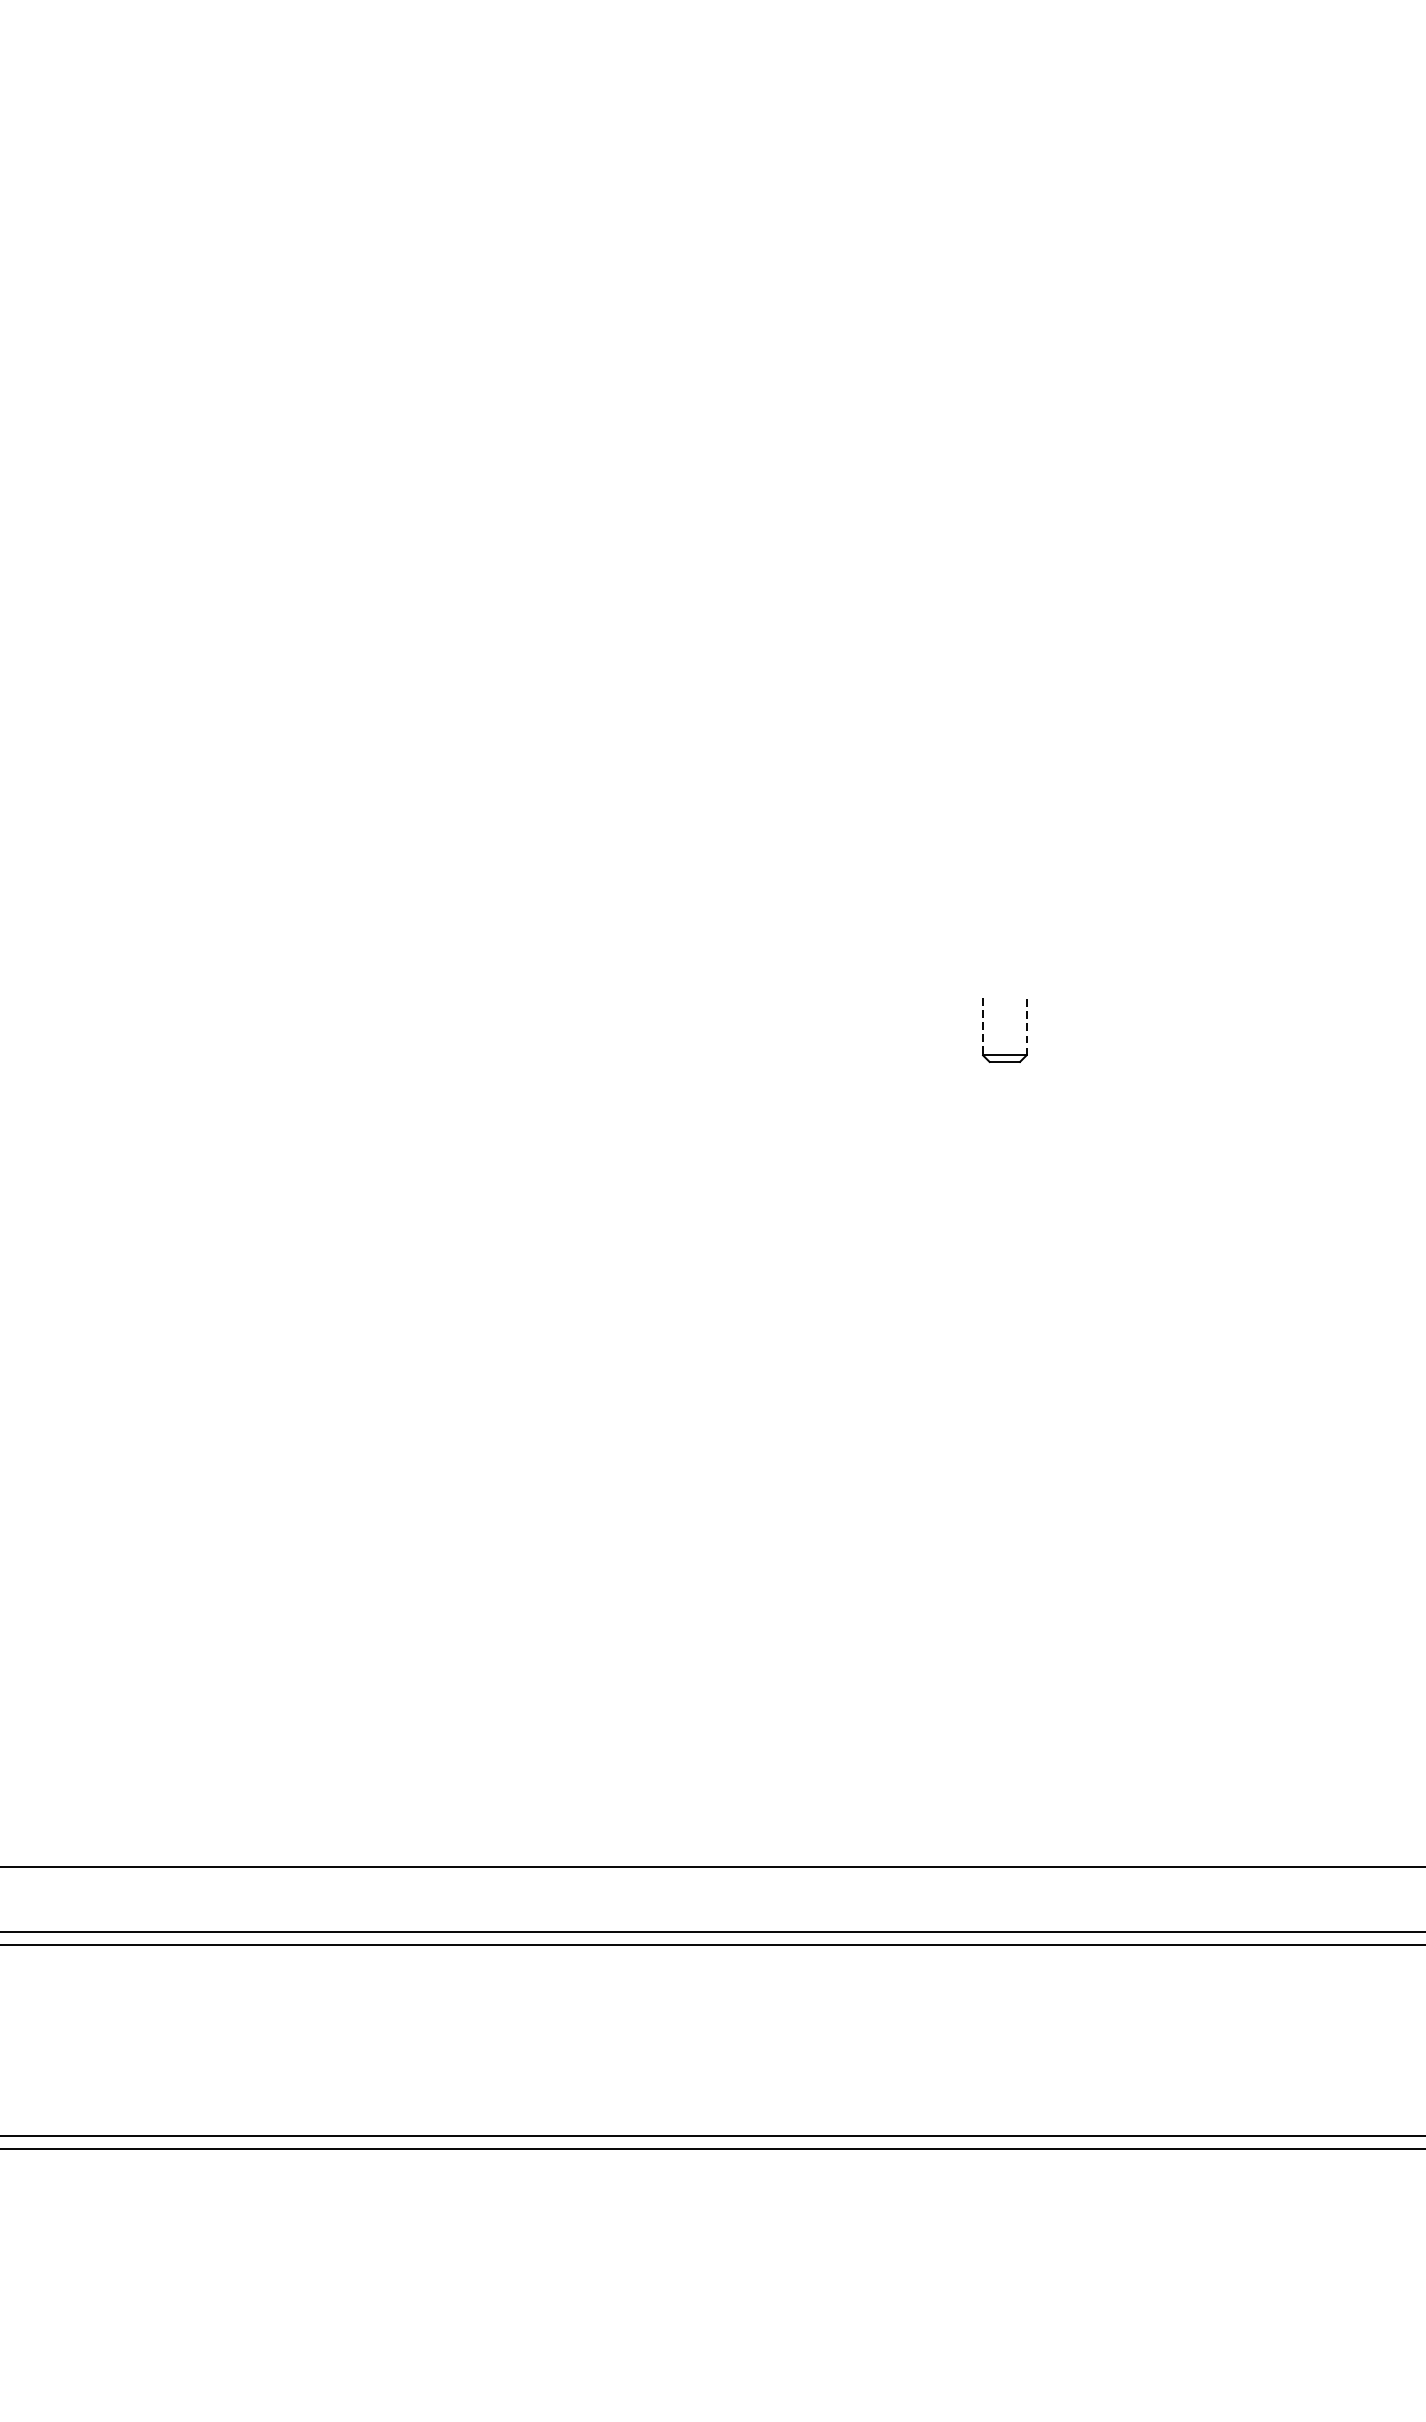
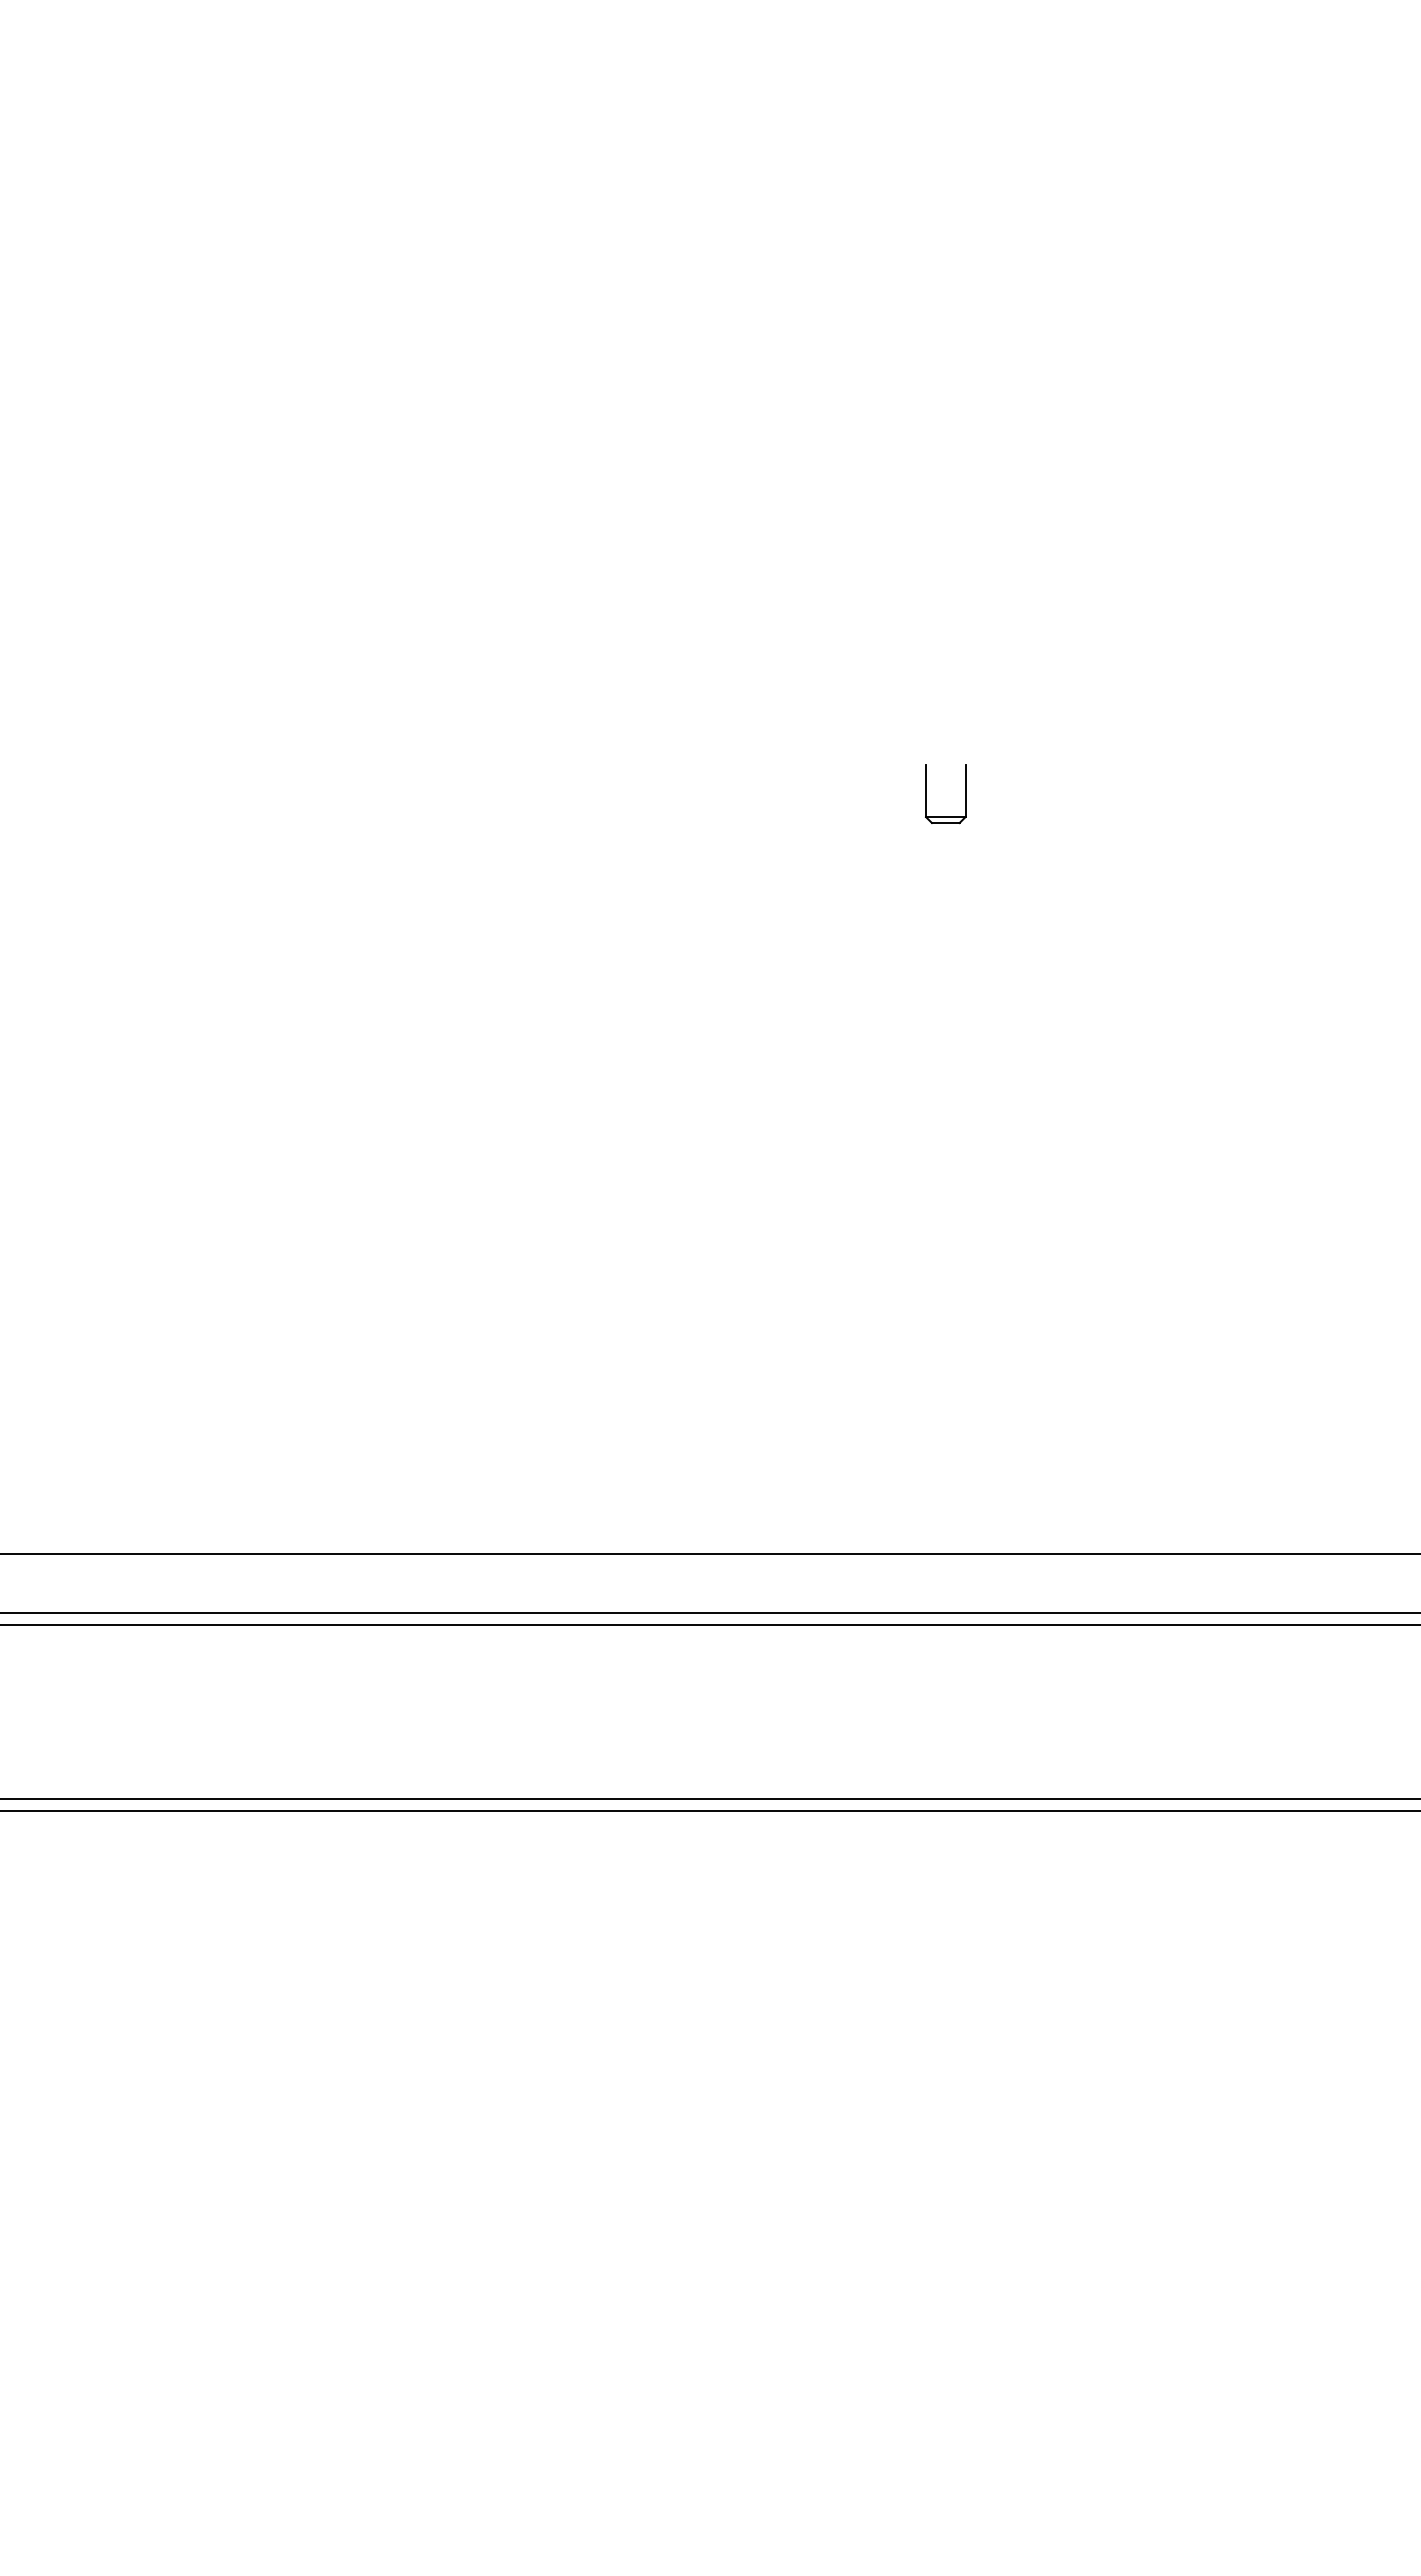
line: (1026, 1026) -> (965, 790), dashed -> solid
line: (983, 1027) -> (926, 791), dashed -> solid

